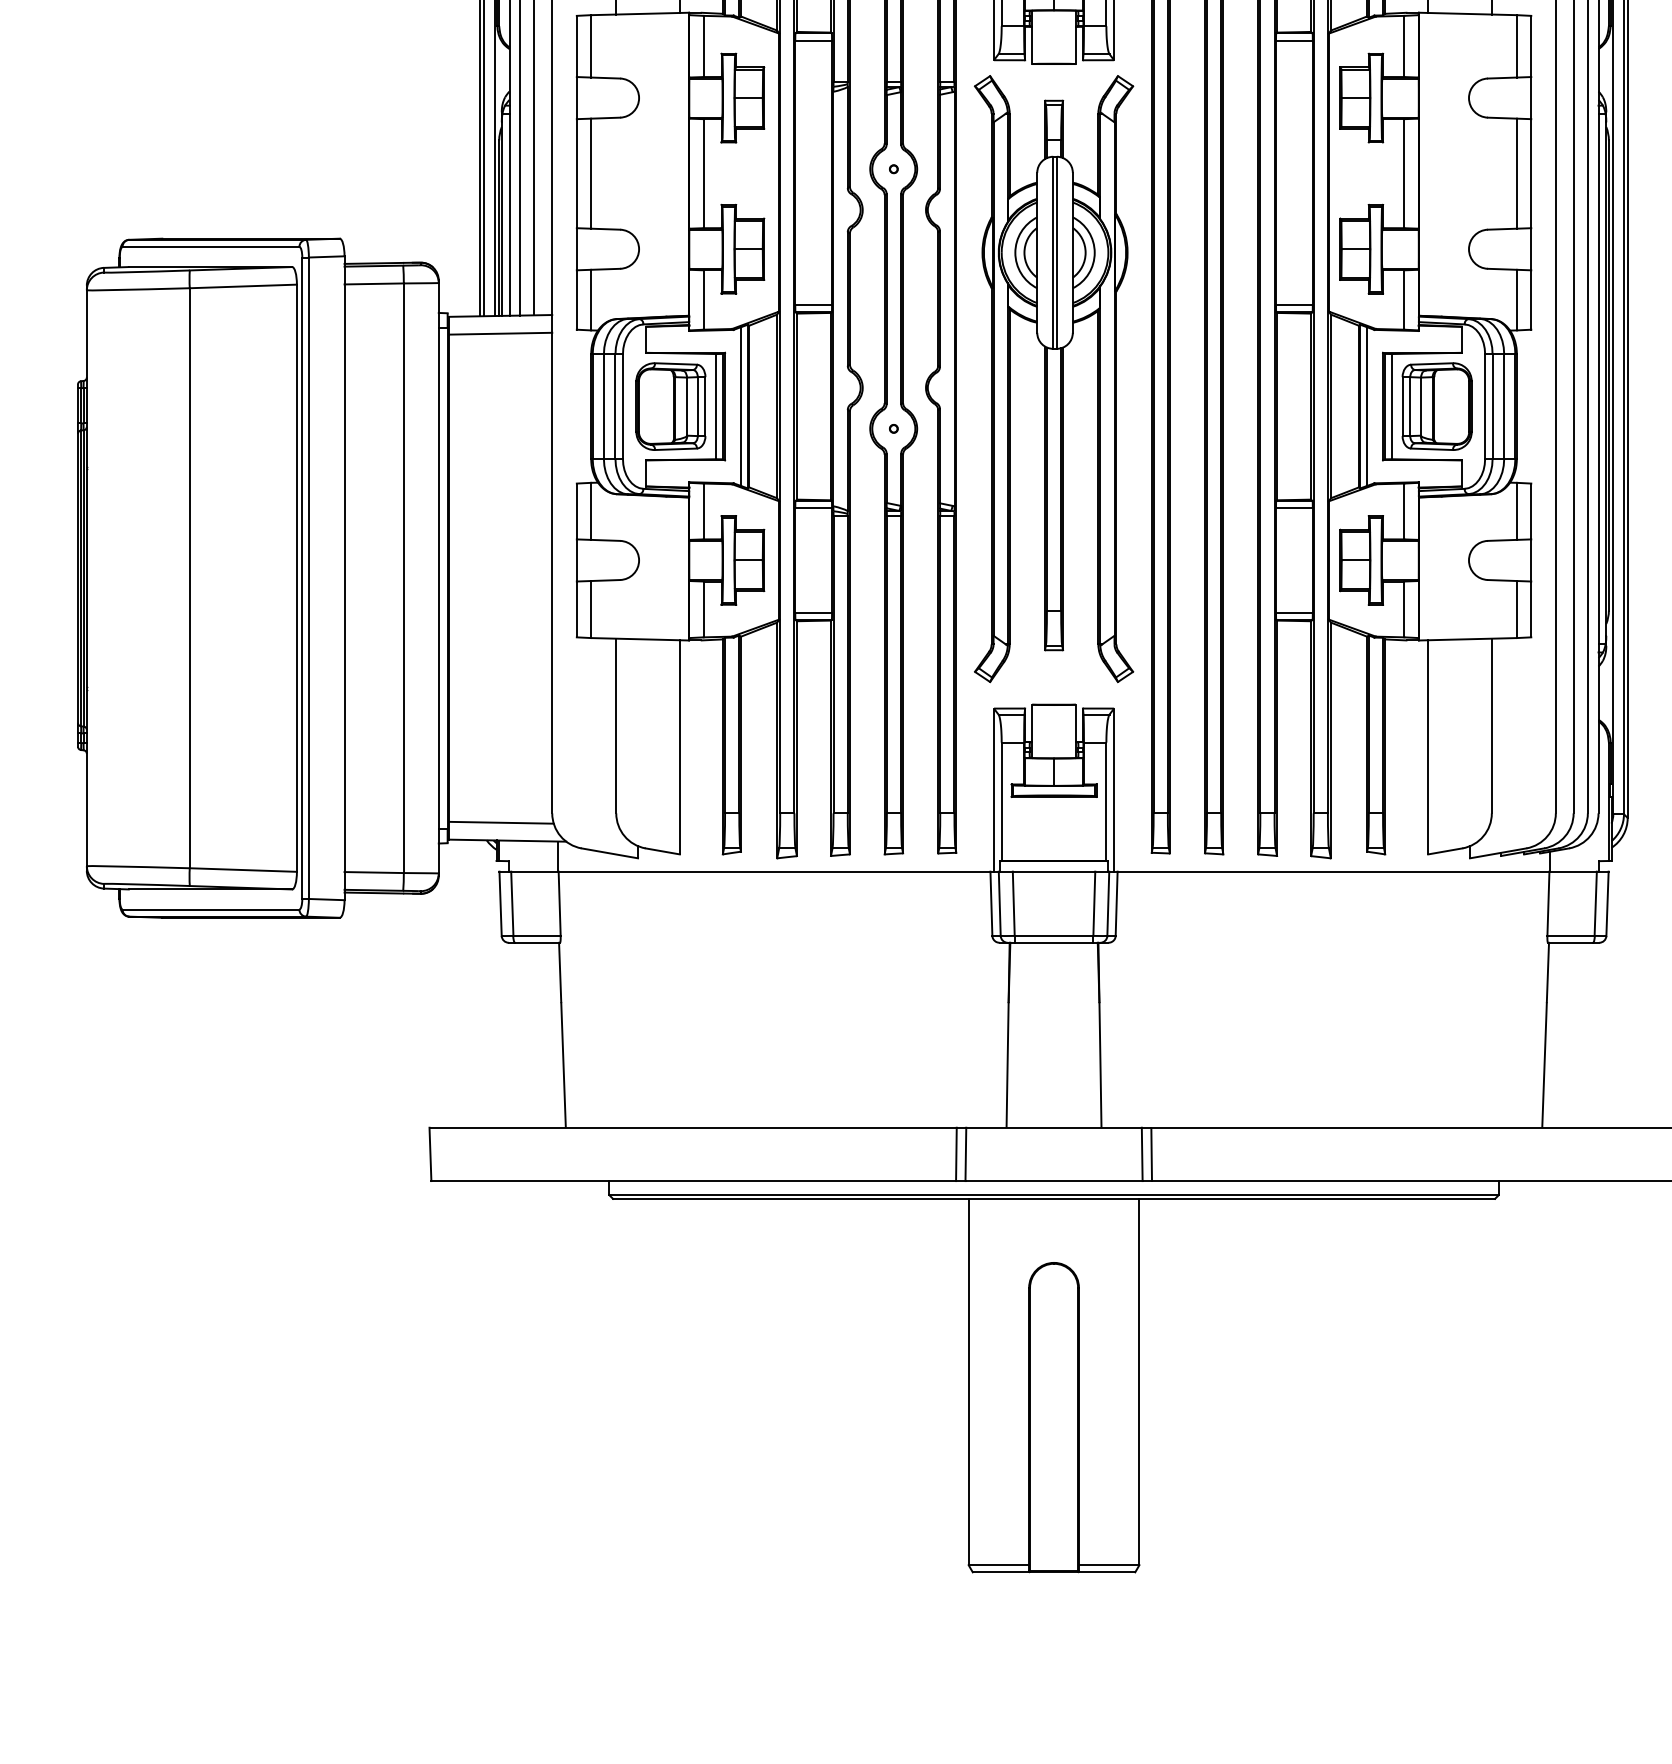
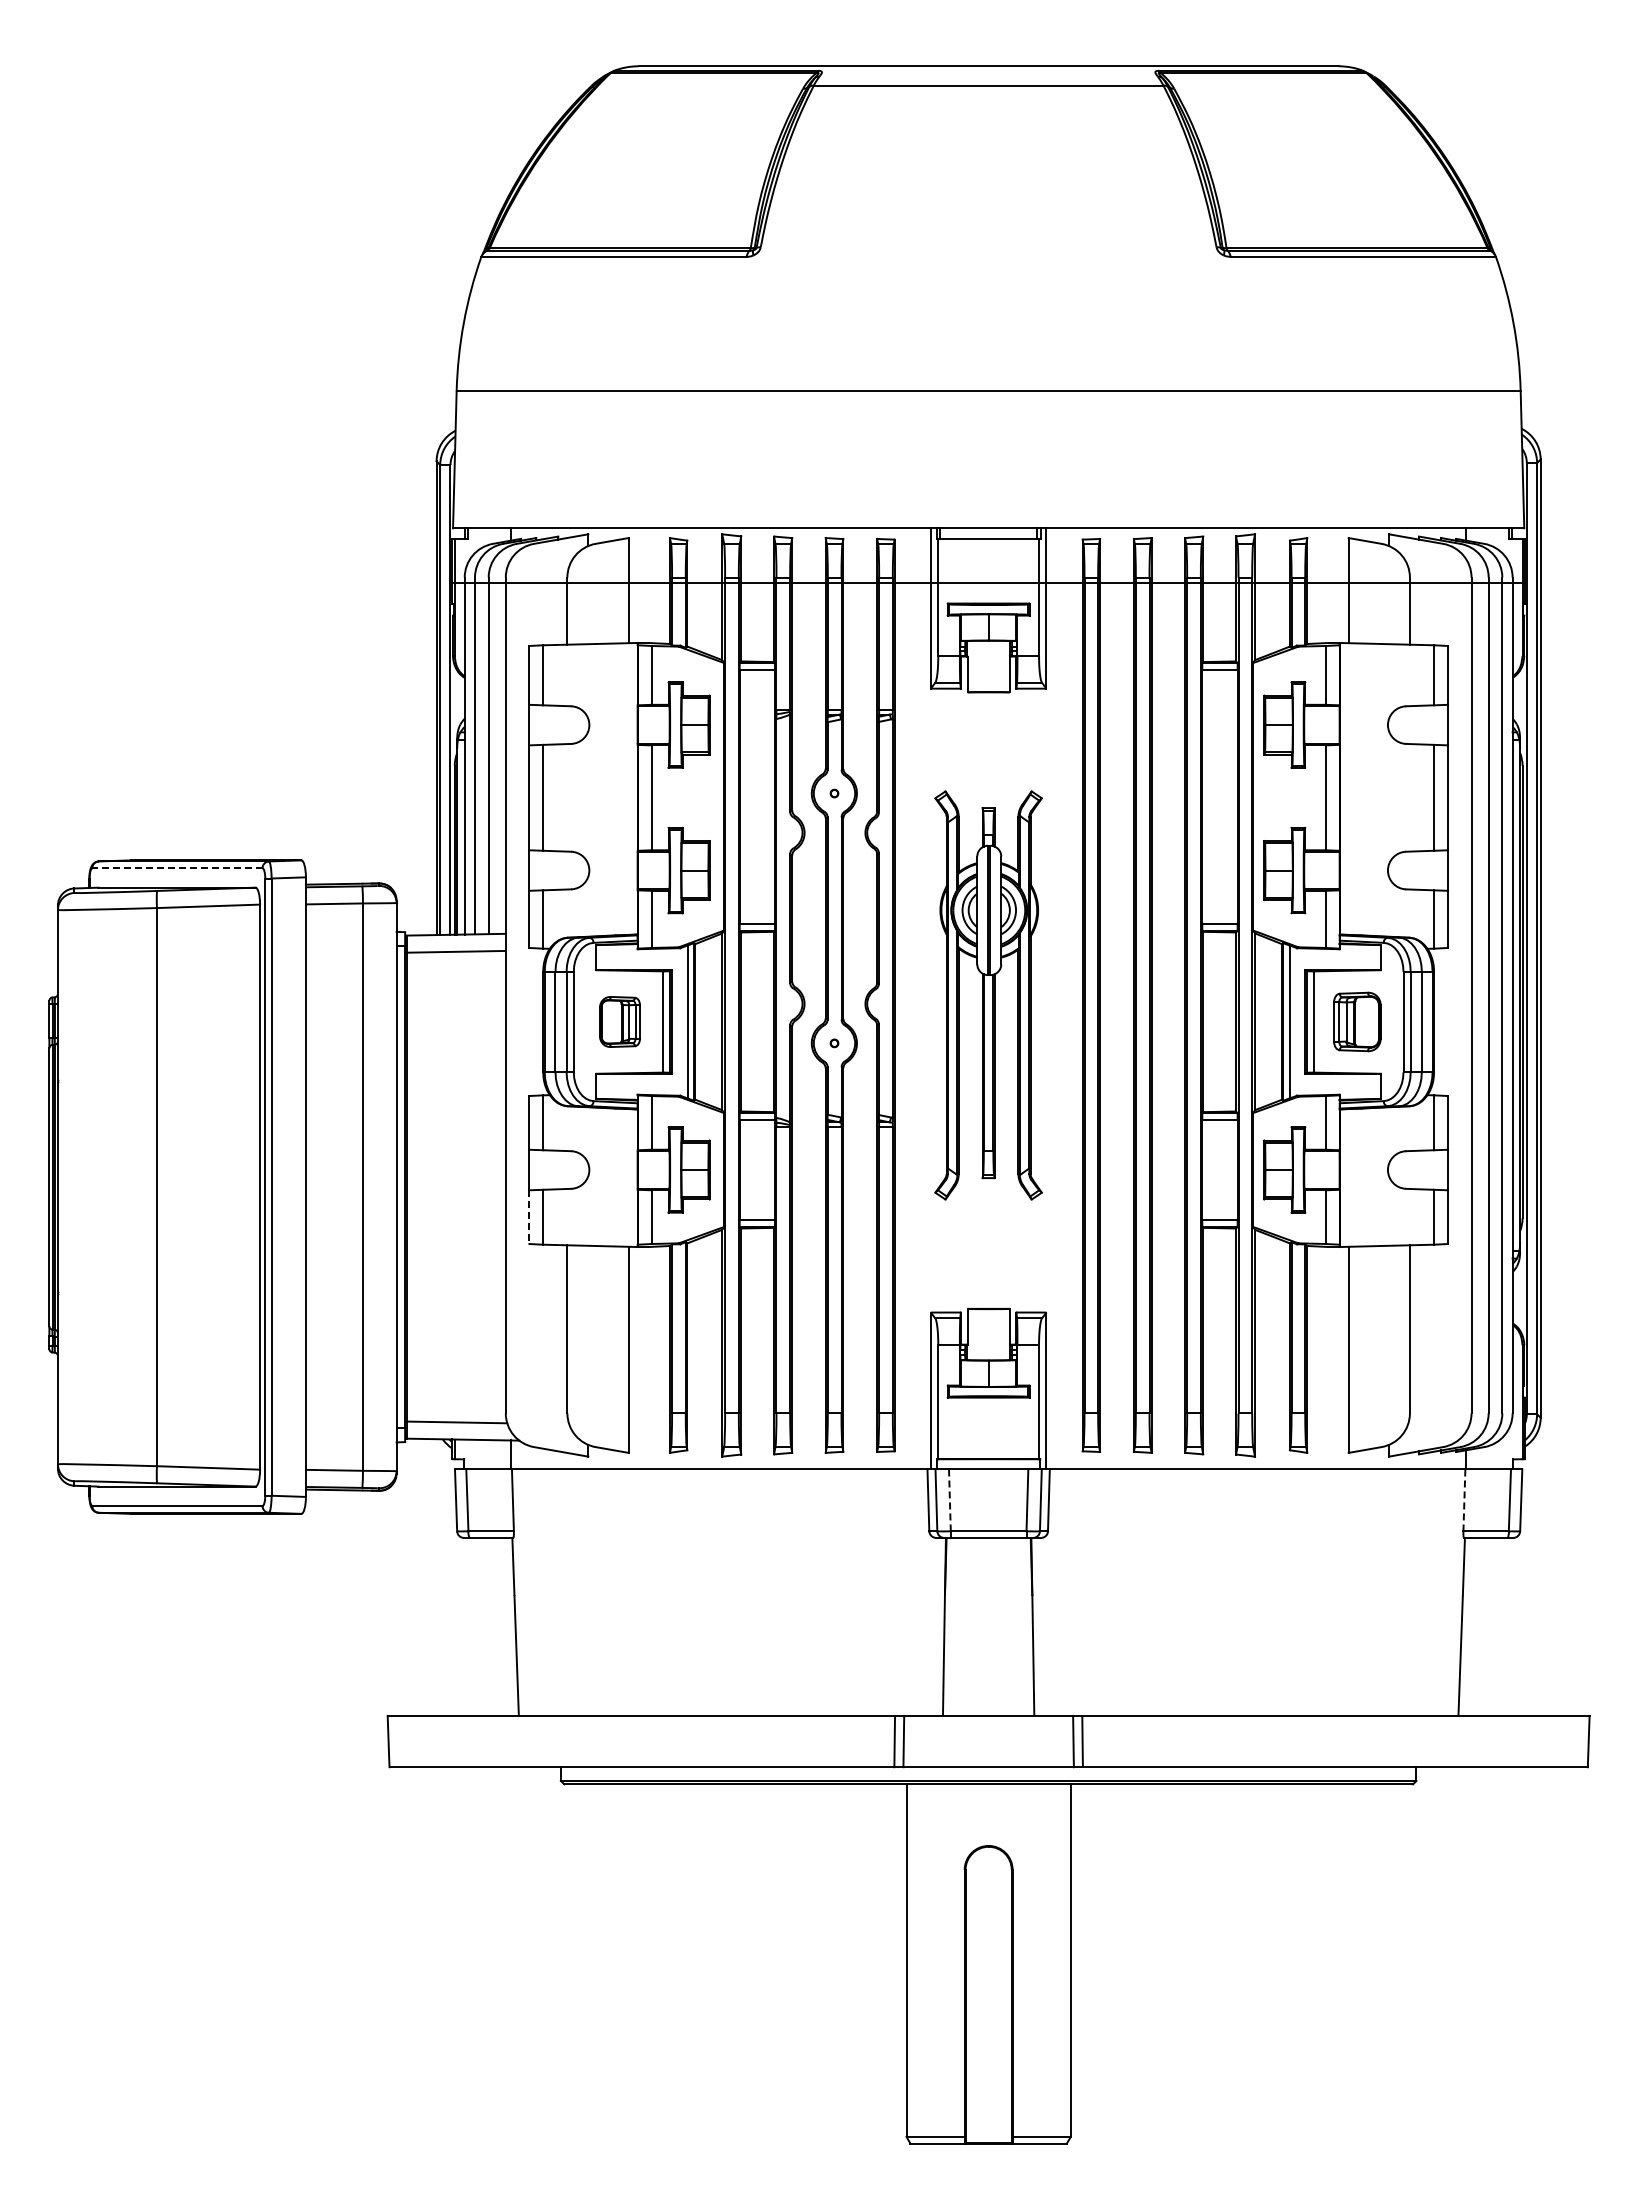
line: (210, 247) -> (176, 868), solid -> dashed
part: (1053, 379) -> (988, 995), size x0.7
part: (670, 406) -> (619, 1021), size x0.6
part: (1437, 406) -> (1357, 1021), size x0.7
line: (576, 609) -> (529, 1217), solid -> dashed
line: (1013, 903) -> (949, 1500), solid -> dashed
line: (1548, 903) -> (1464, 1500), solid -> dashed

